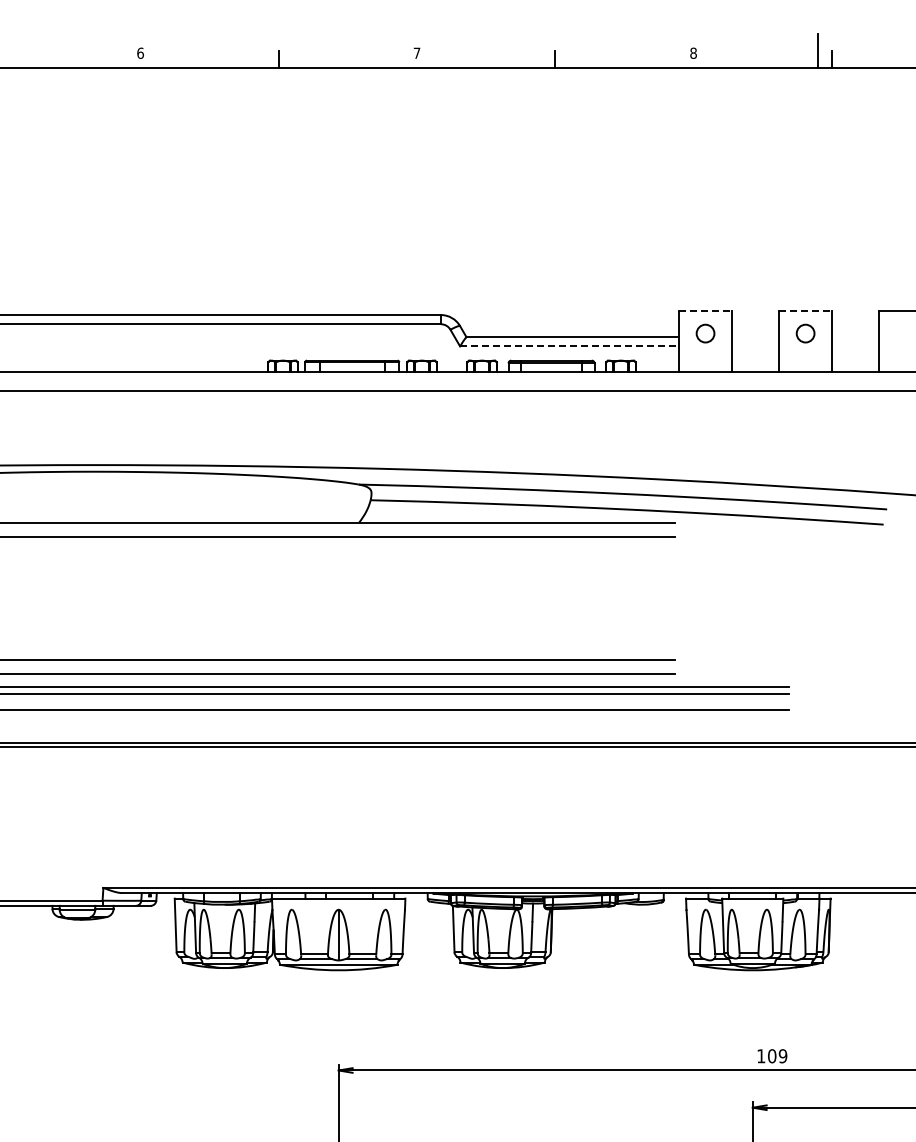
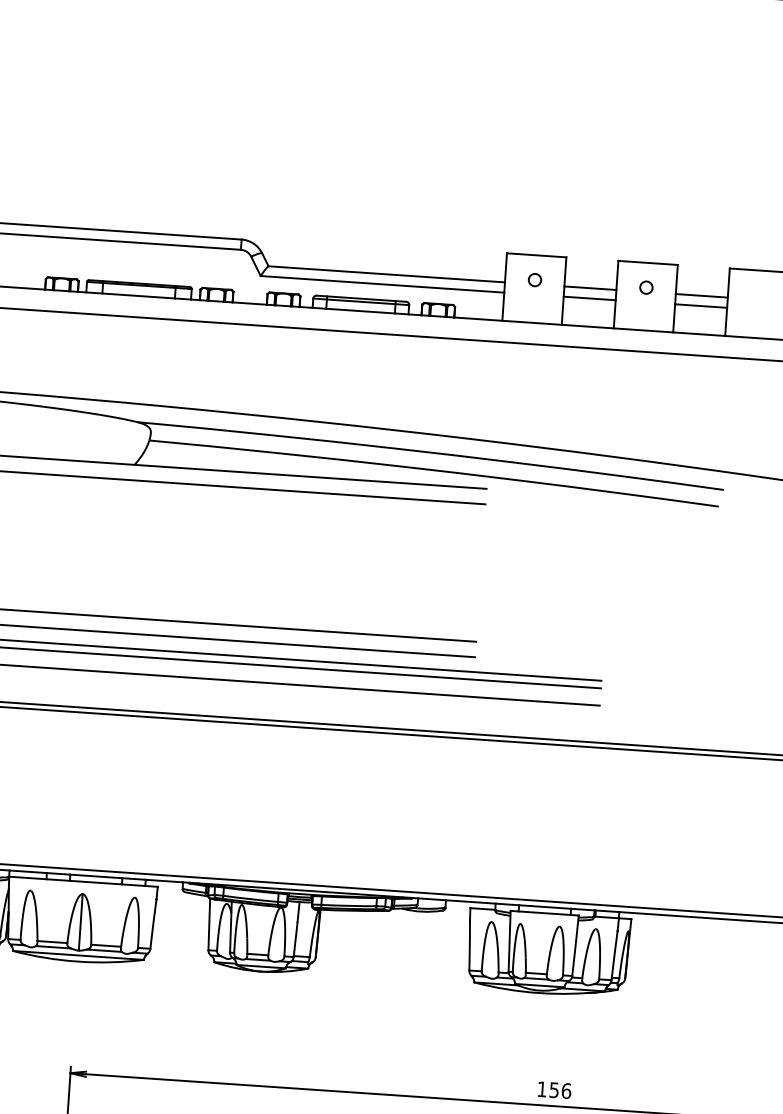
line: (705, 311) -> (536, 255), dashed -> solid
line: (805, 311) -> (647, 263), dashed -> solid
circle: (705, 332) -> (535, 279), size x0.62
circle: (805, 332) -> (646, 286), size x0.62
line: (755, 337) -> (590, 288), added
line: (855, 337) -> (701, 296), added
line: (569, 346) -> (382, 284), dashed -> solid
line: (755, 346) -> (589, 298), added
line: (855, 346) -> (701, 306), added
text: (777, 1056) -> (560, 1090), 109 -> 156

